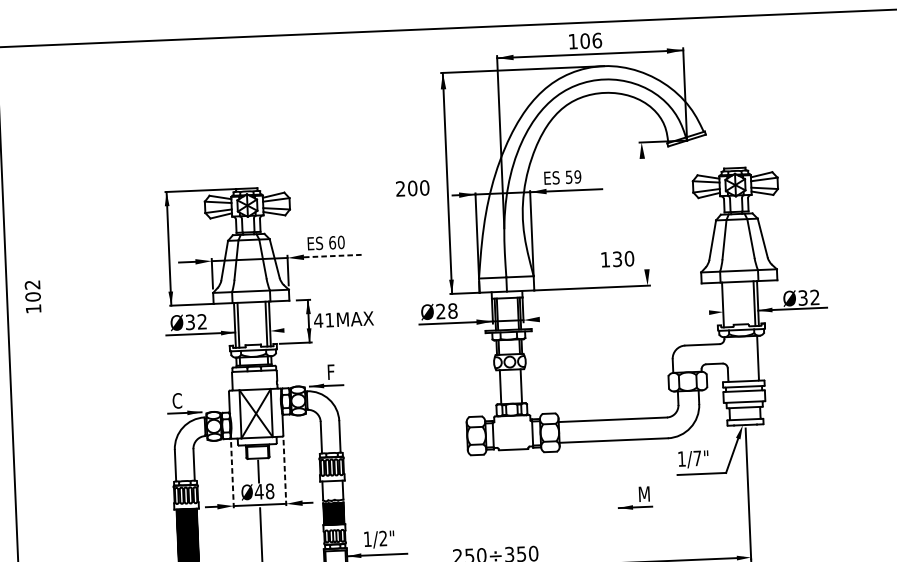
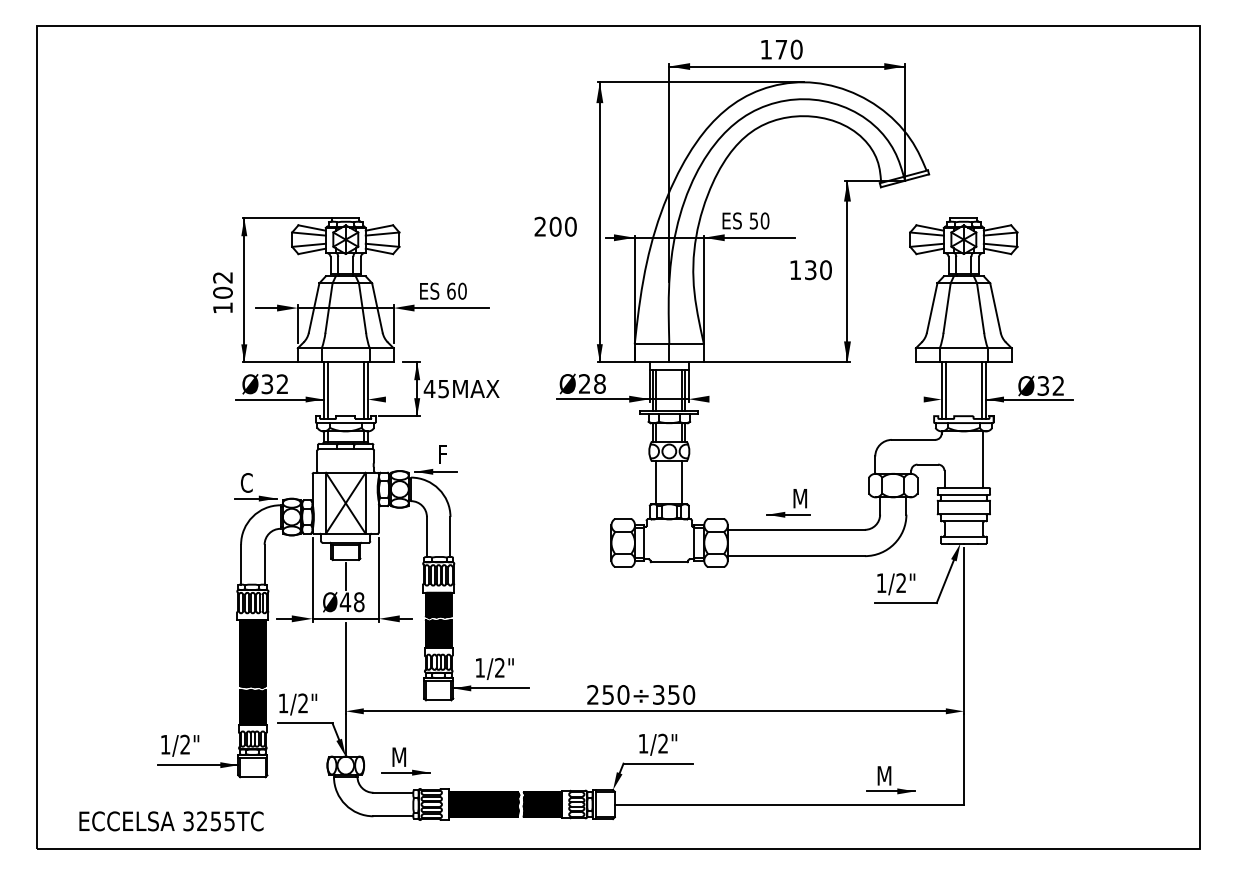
text: (590, 40) -> (788, 49), 106 -> 170
text: (577, 176) -> (764, 220), 59 -> 50
line: (644, 214) -> (847, 271), added
line: (333, 256) -> (452, 308), dashed -> solid
text: (617, 259) -> (810, 270), moved
text: (32, 296) -> (222, 292), moved
line: (726, 304) -> (946, 390), added
text: (329, 320) -> (443, 389), 41MAX -> 45MAX
text: (697, 457) -> (901, 582), 1/7" -> 1/2"
line: (285, 472) -> (379, 579), dashed -> solid
line: (232, 474) -> (312, 579), dashed -> solid
hatch: (332, 491) -> (438, 605), added
part: (635, 498) -> (788, 503), moved

